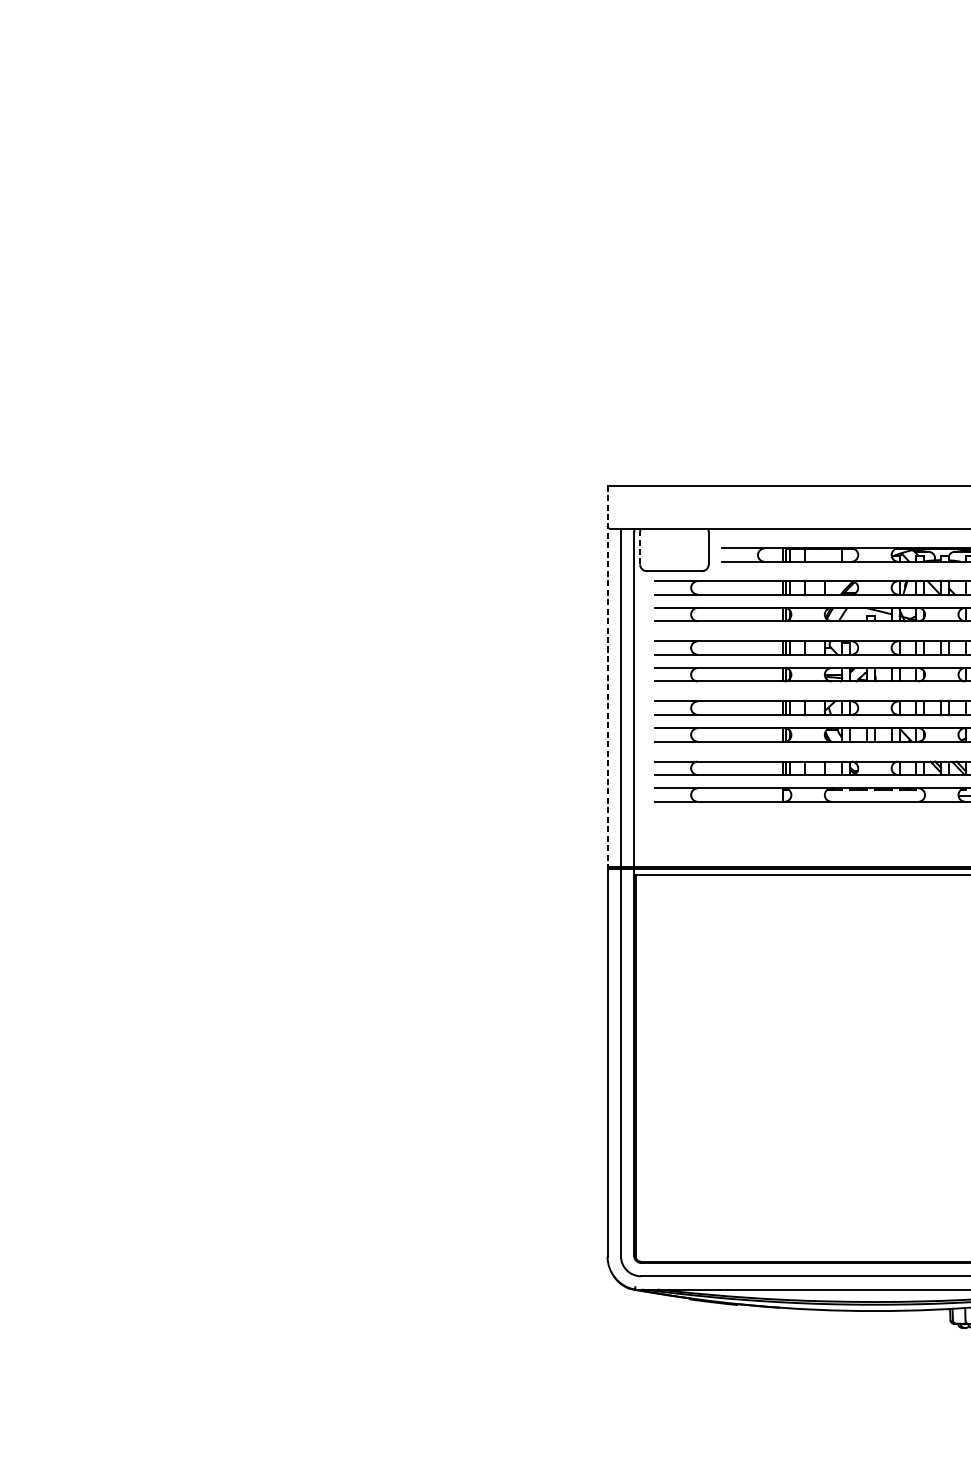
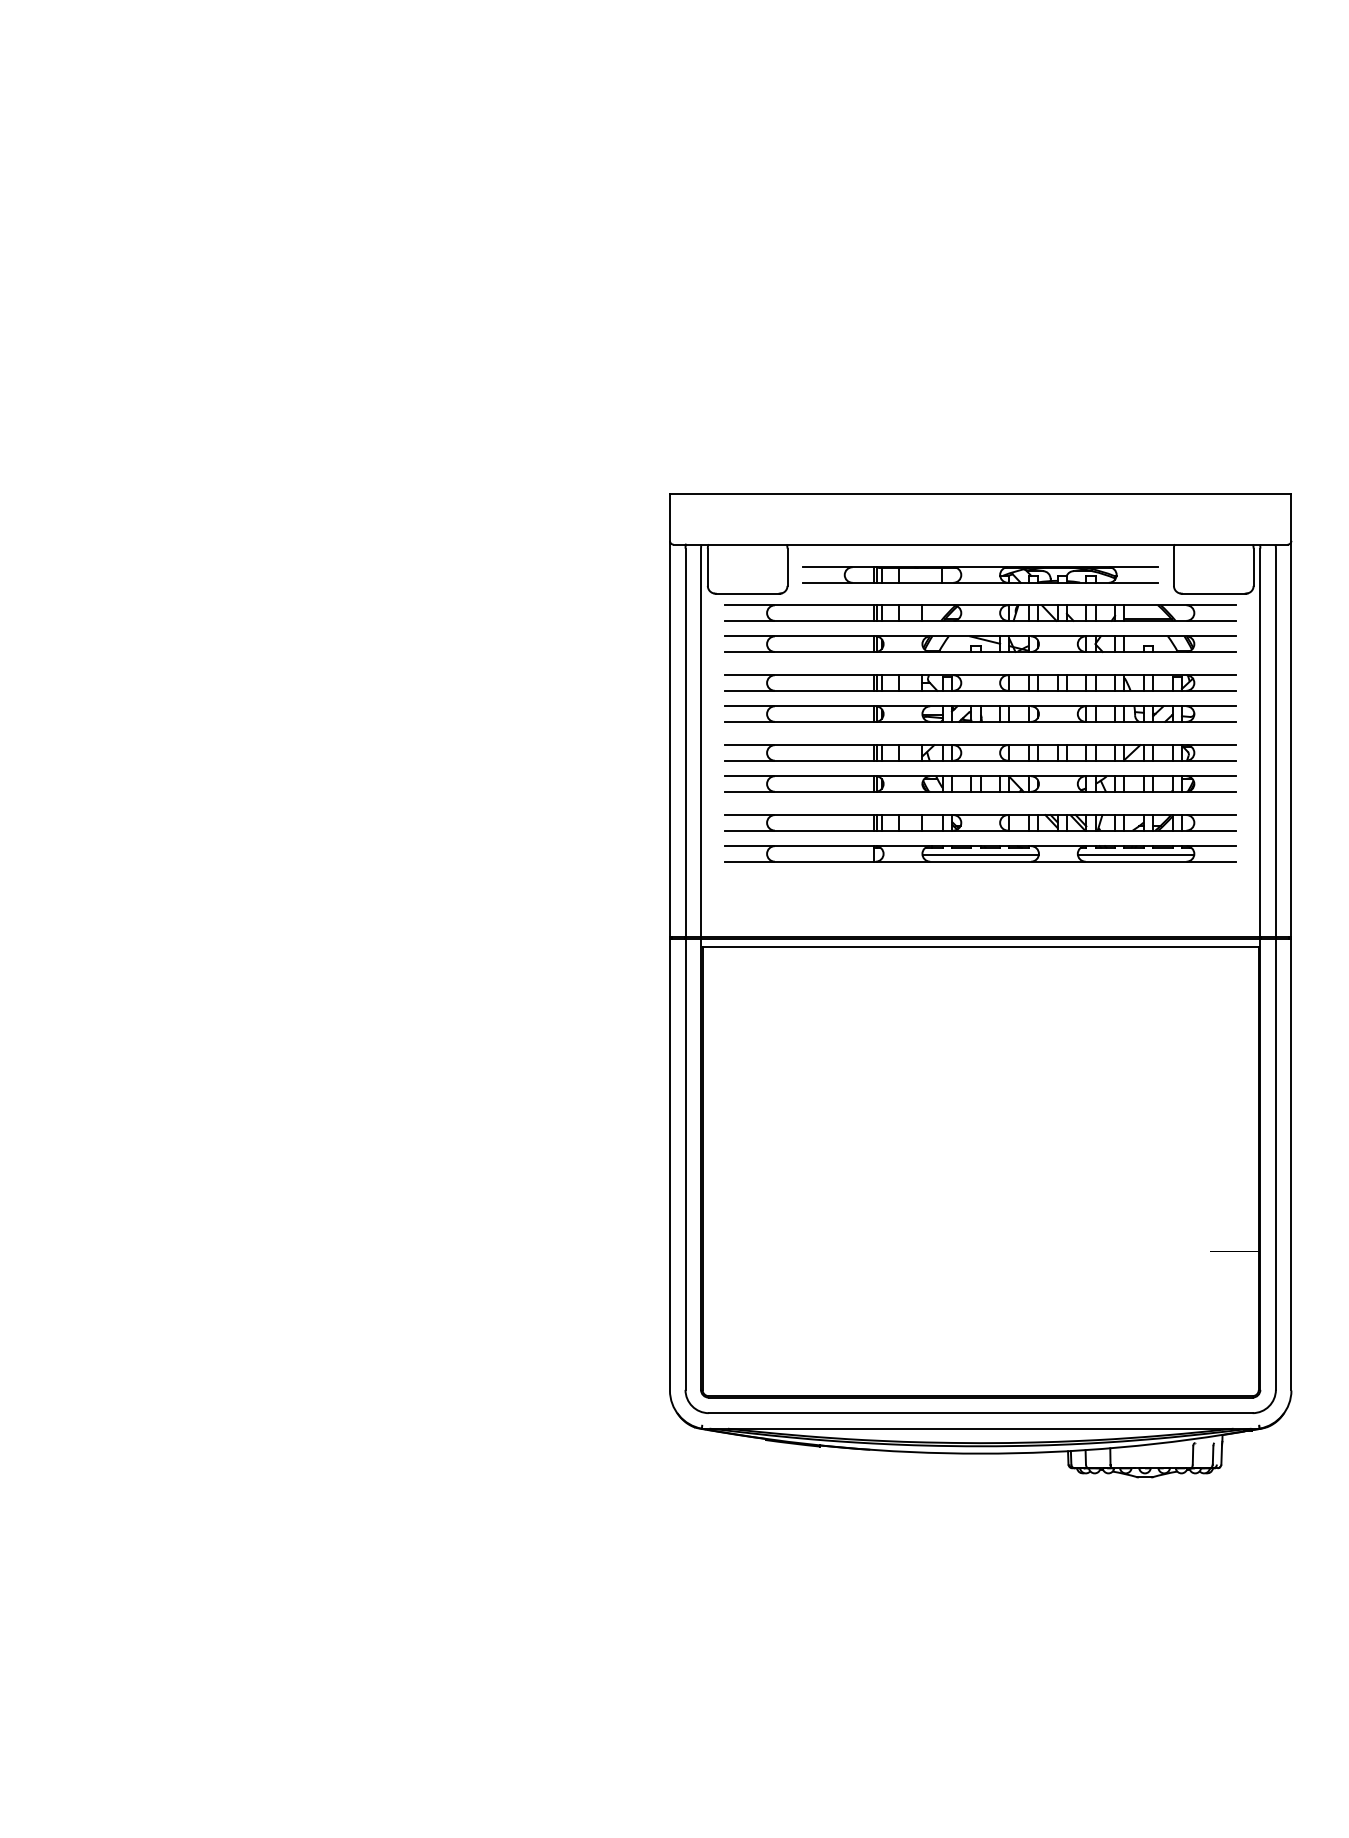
line: (639, 548) -> (707, 567), dashed -> solid
line: (607, 676) -> (669, 716), dashed -> solid
line: (874, 796) -> (980, 855), added

